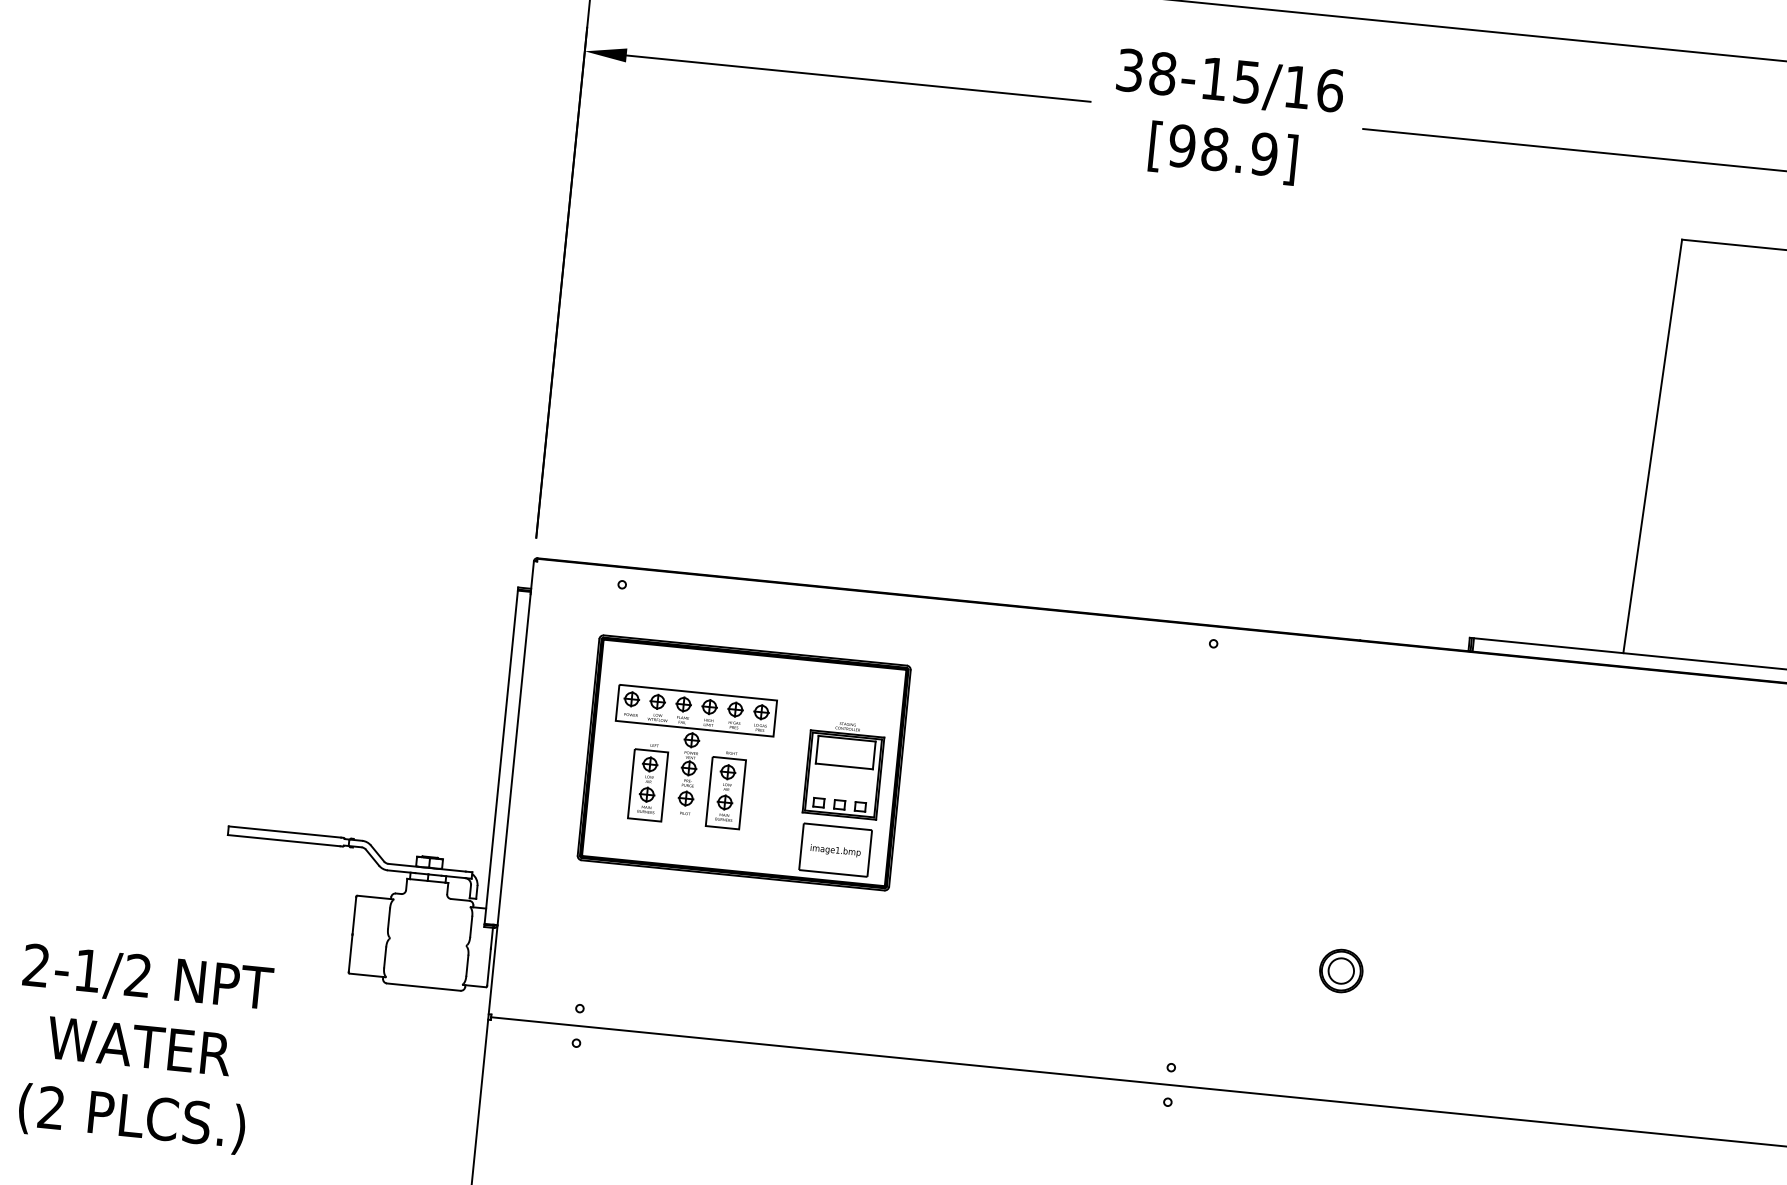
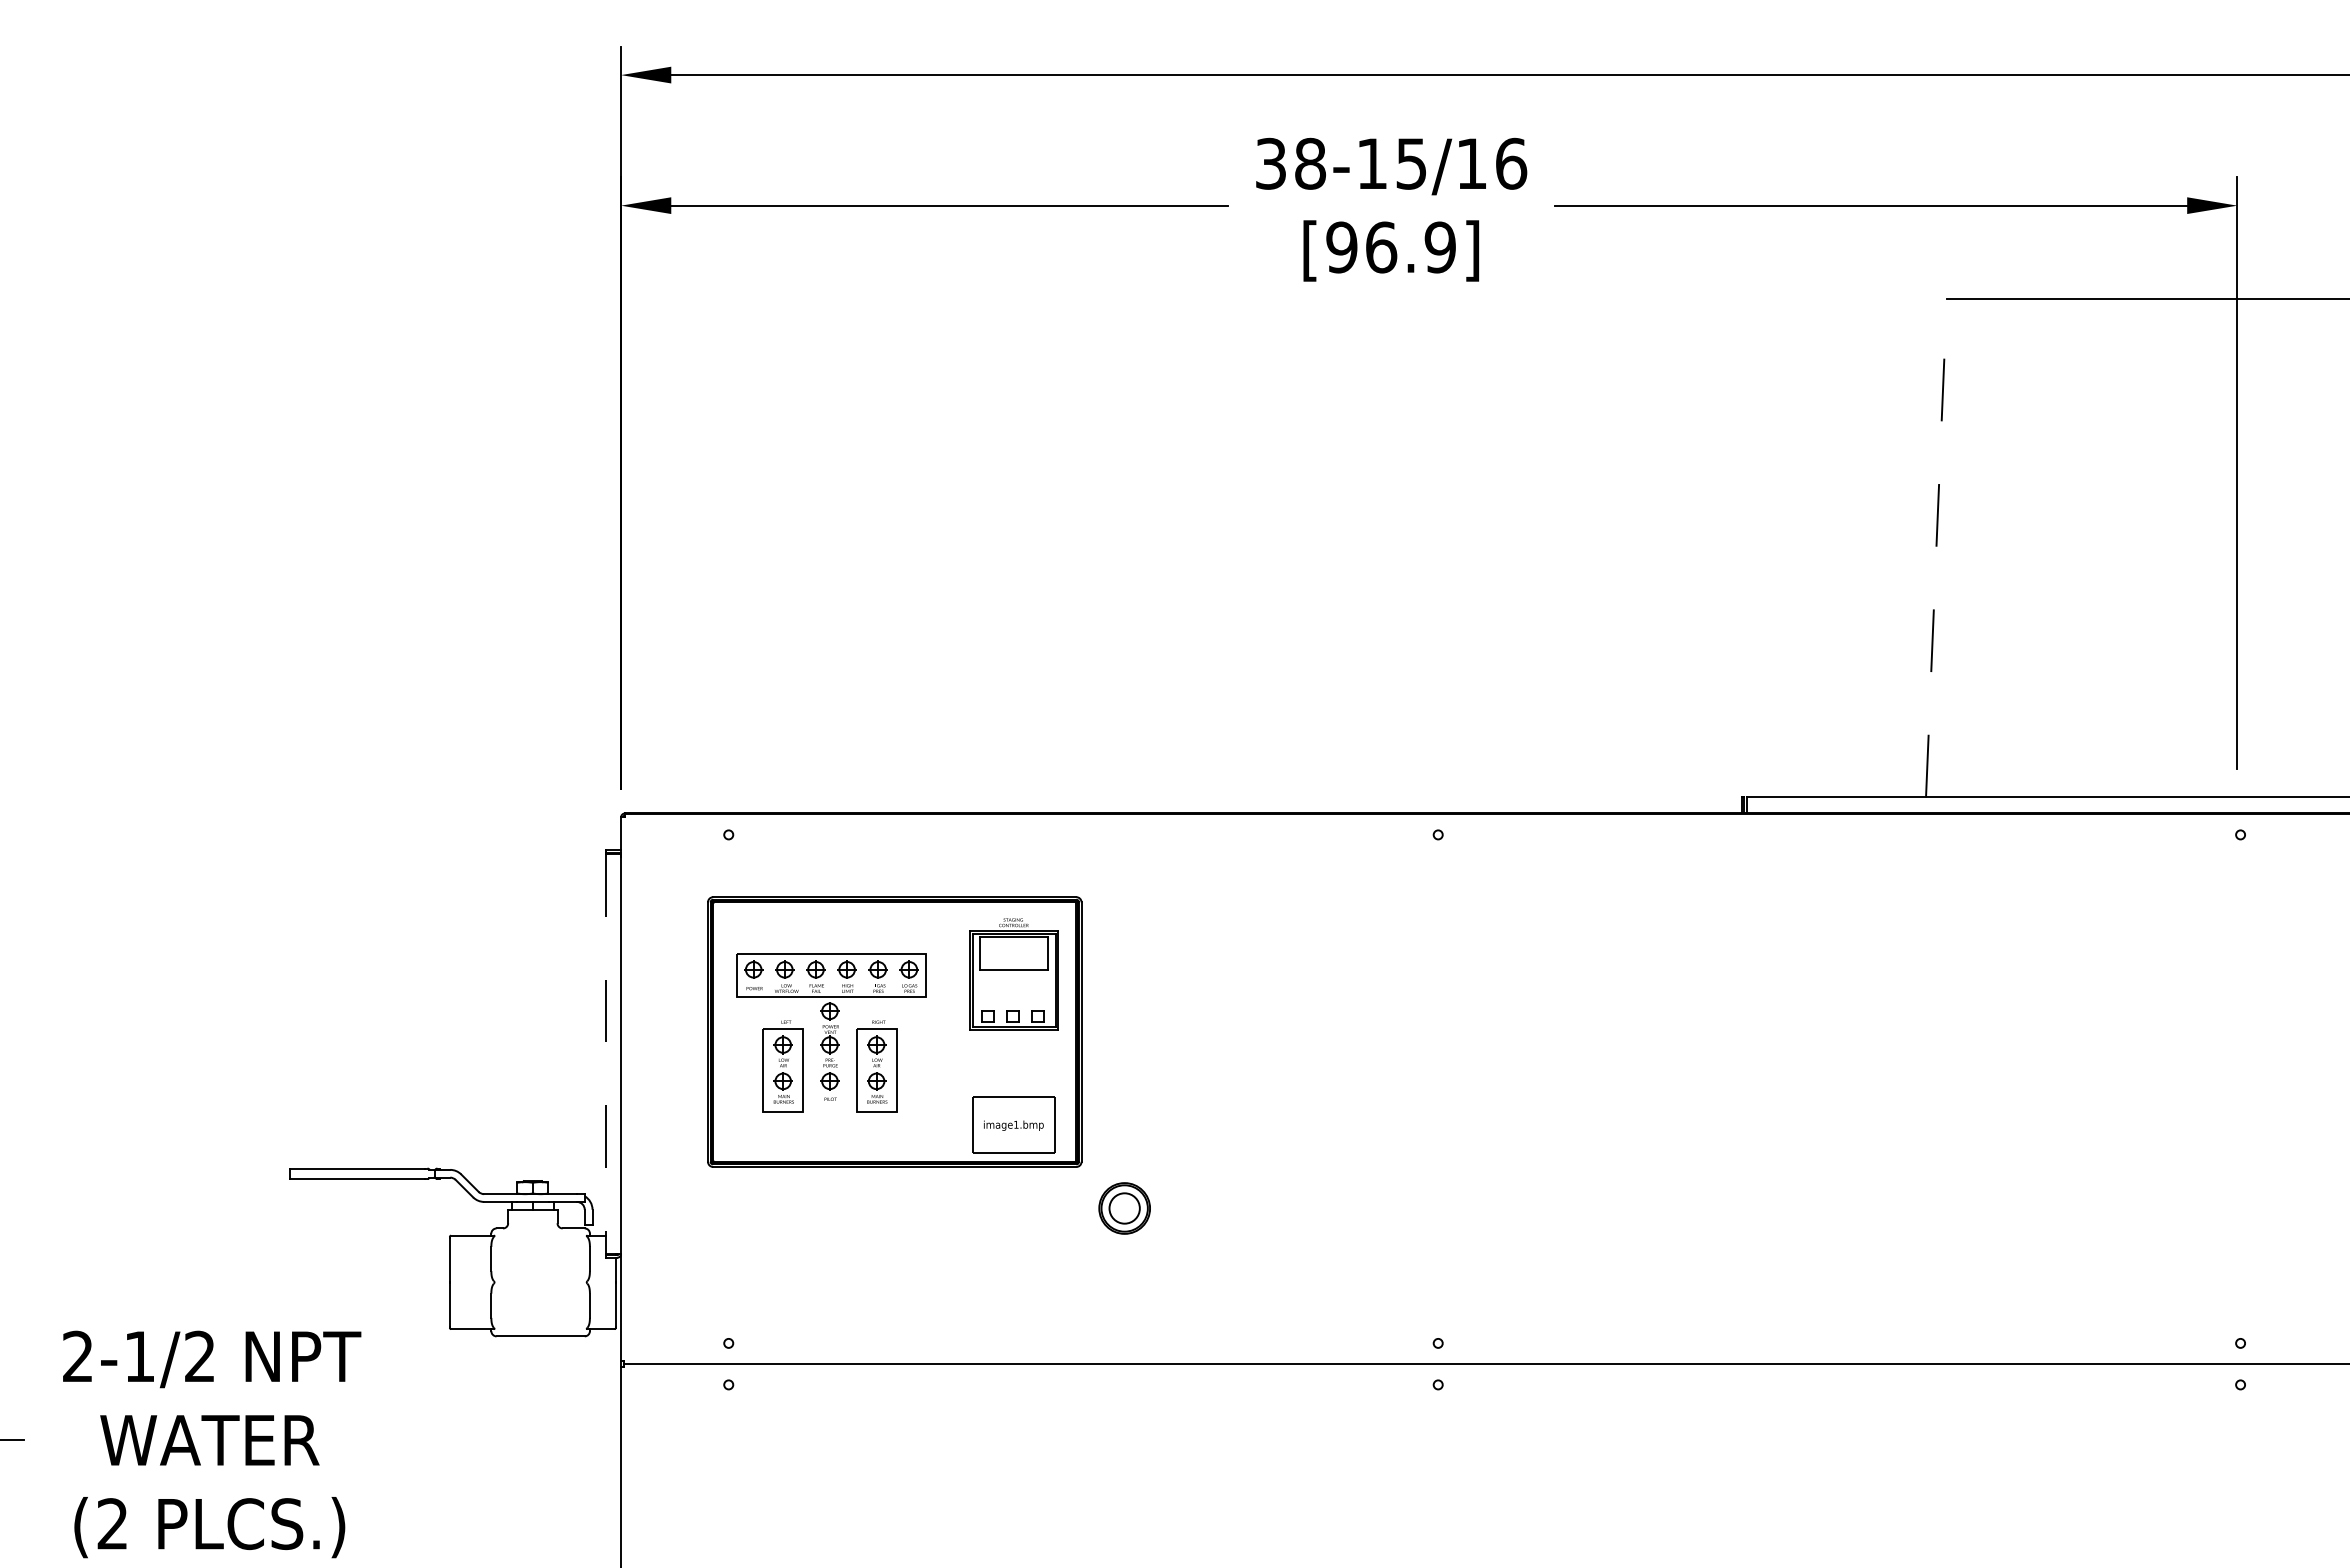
text: (1215, 149) -> (1381, 247), [98.9] -> [96.9]
line: (1652, 445) -> (1936, 547), solid -> dashed
line: (501, 757) -> (605, 1054), solid -> dashed
part: (843, 769) -> (1013, 974), moved
part: (1341, 971) -> (1124, 1208), moved

